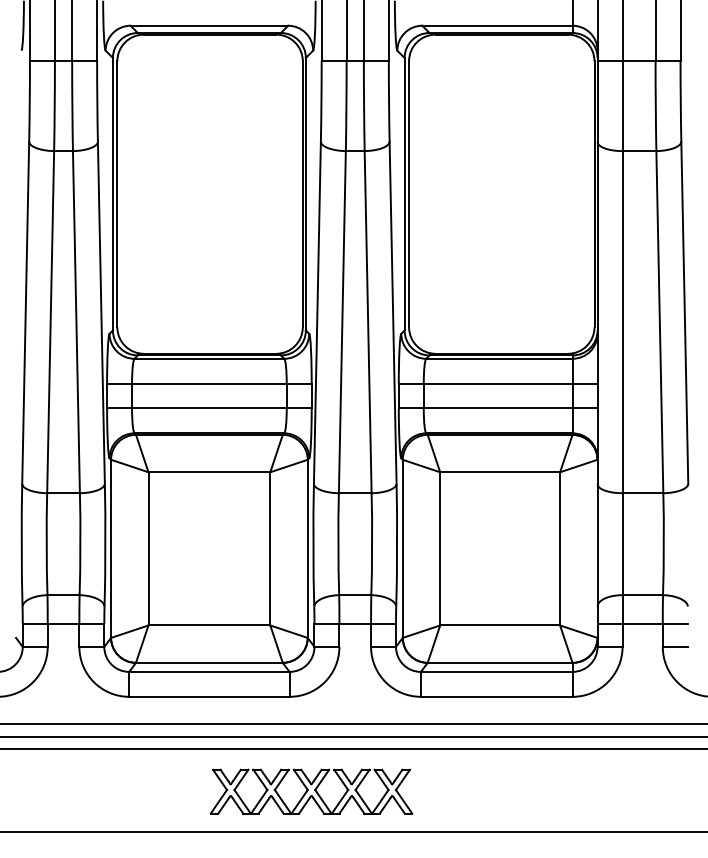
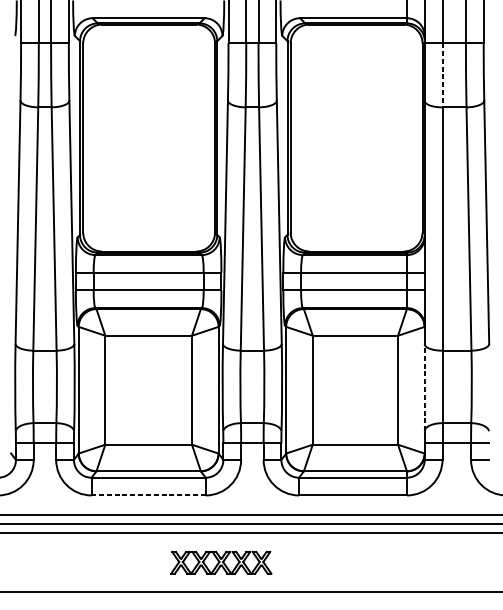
line: (622, 106) -> (442, 75), solid -> dashed
line: (597, 544) -> (424, 387), solid -> dashed
line: (208, 696) -> (148, 495), solid -> dashed
part: (311, 791) -> (221, 562), size x0.7

